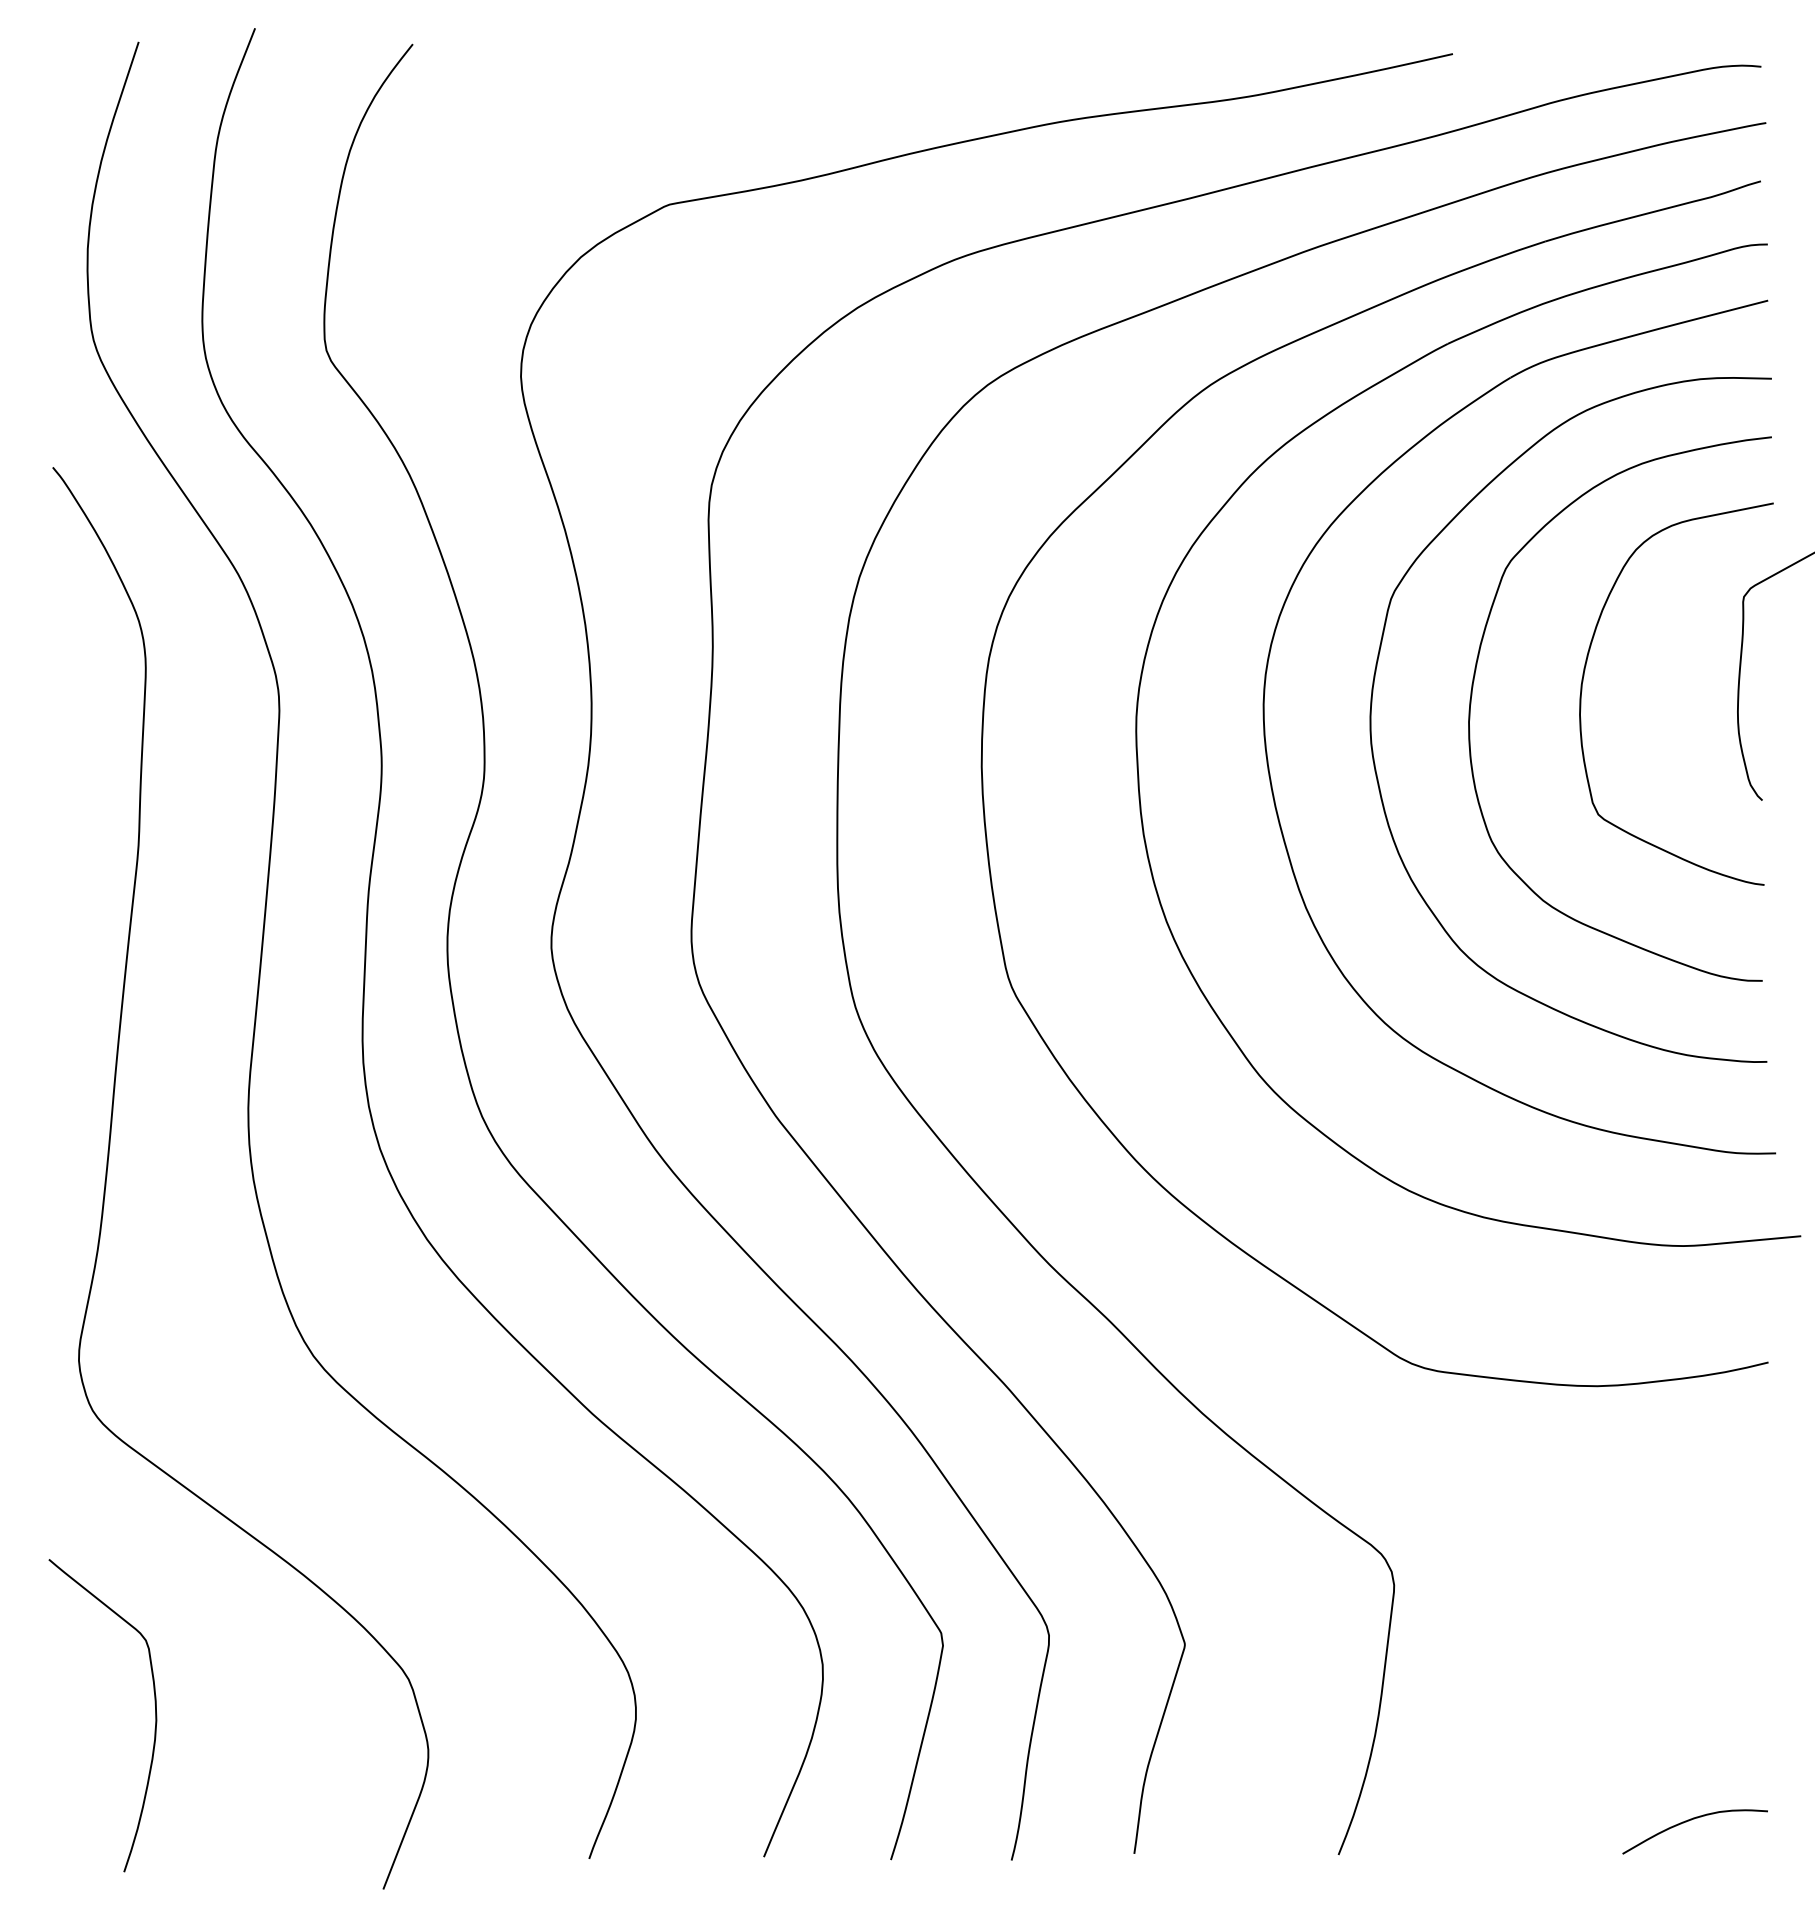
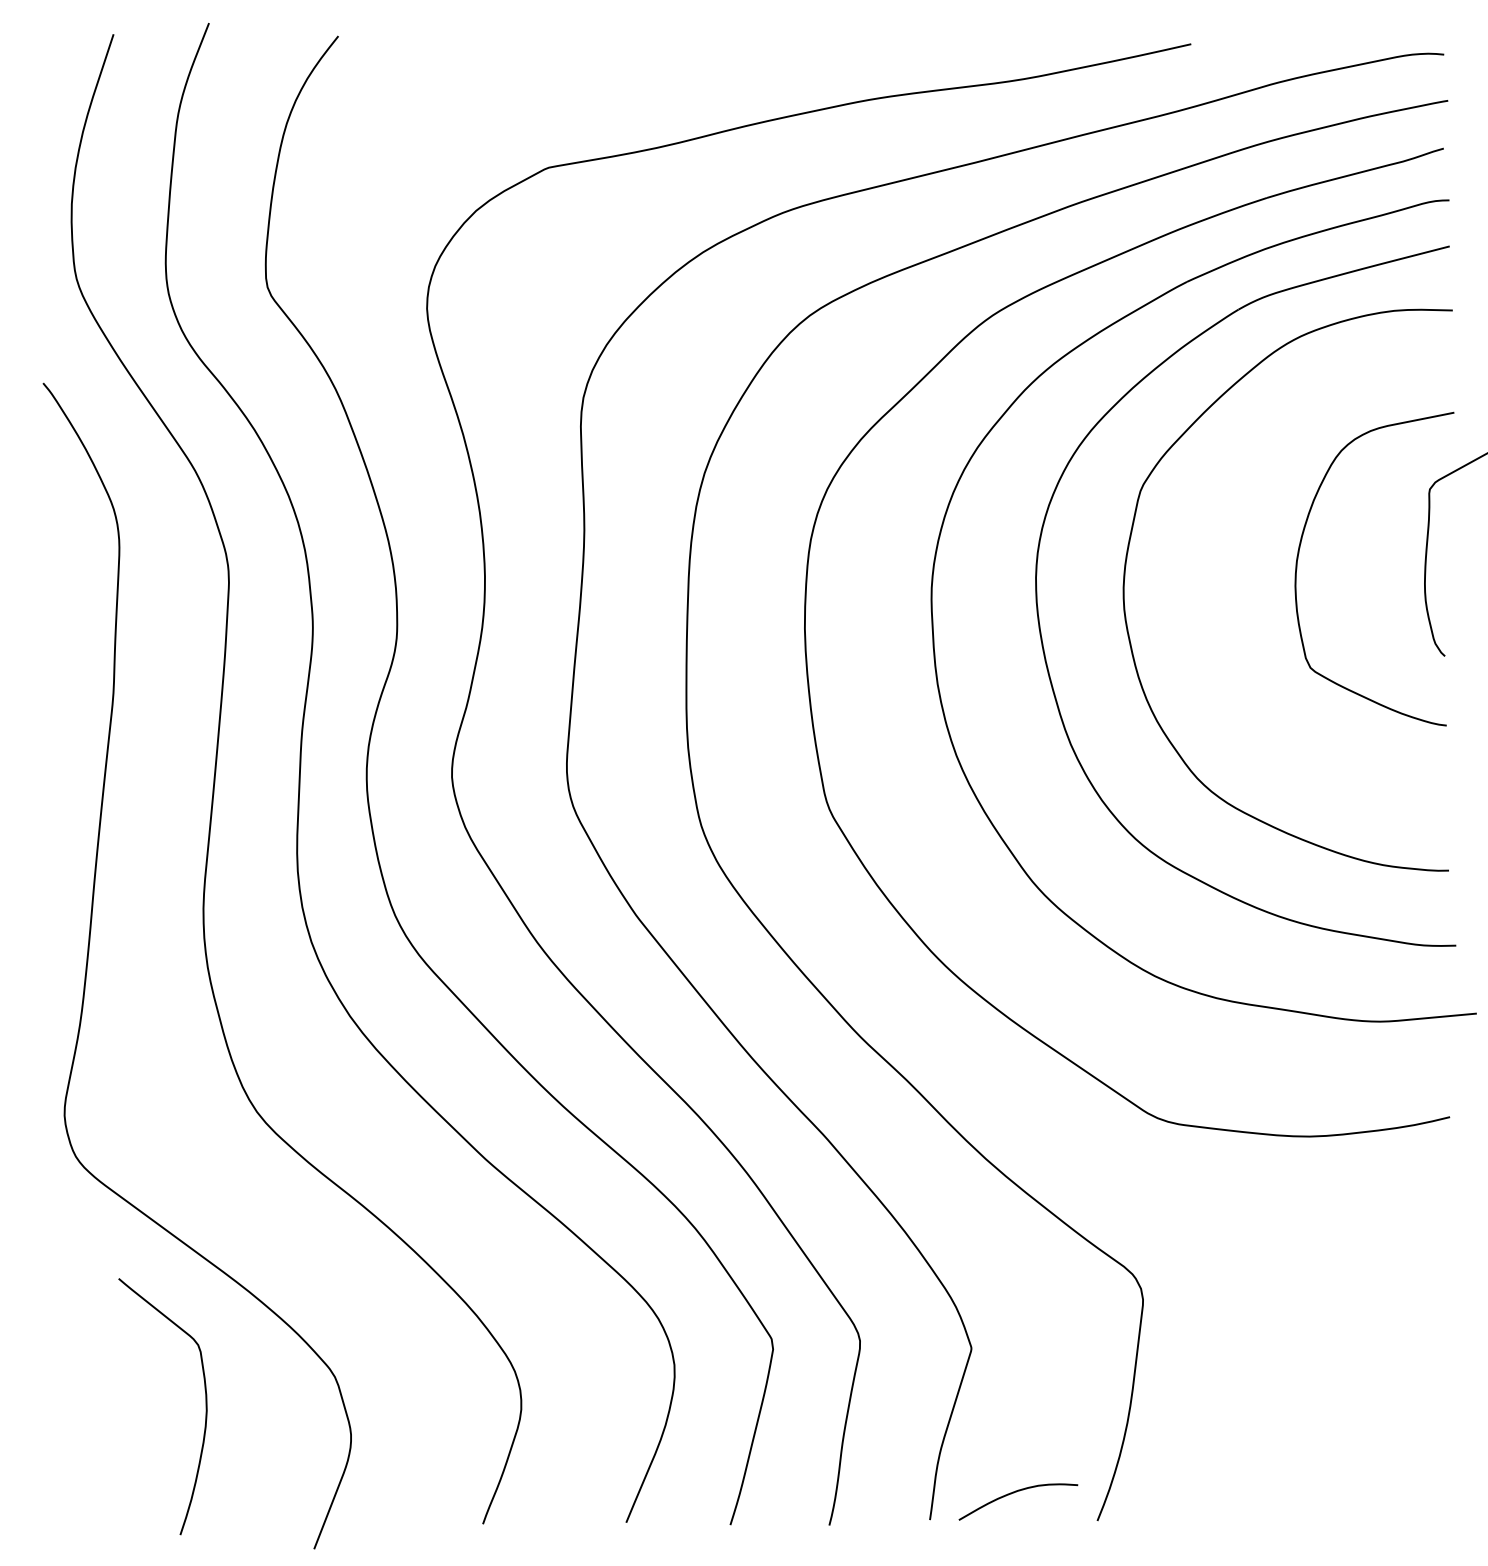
curve: (1474, 681) -> (1208, 558), removed
curve: (155, 1715) -> (206, 1406), moved
curve: (1689, 1821) -> (1013, 1493), moved

